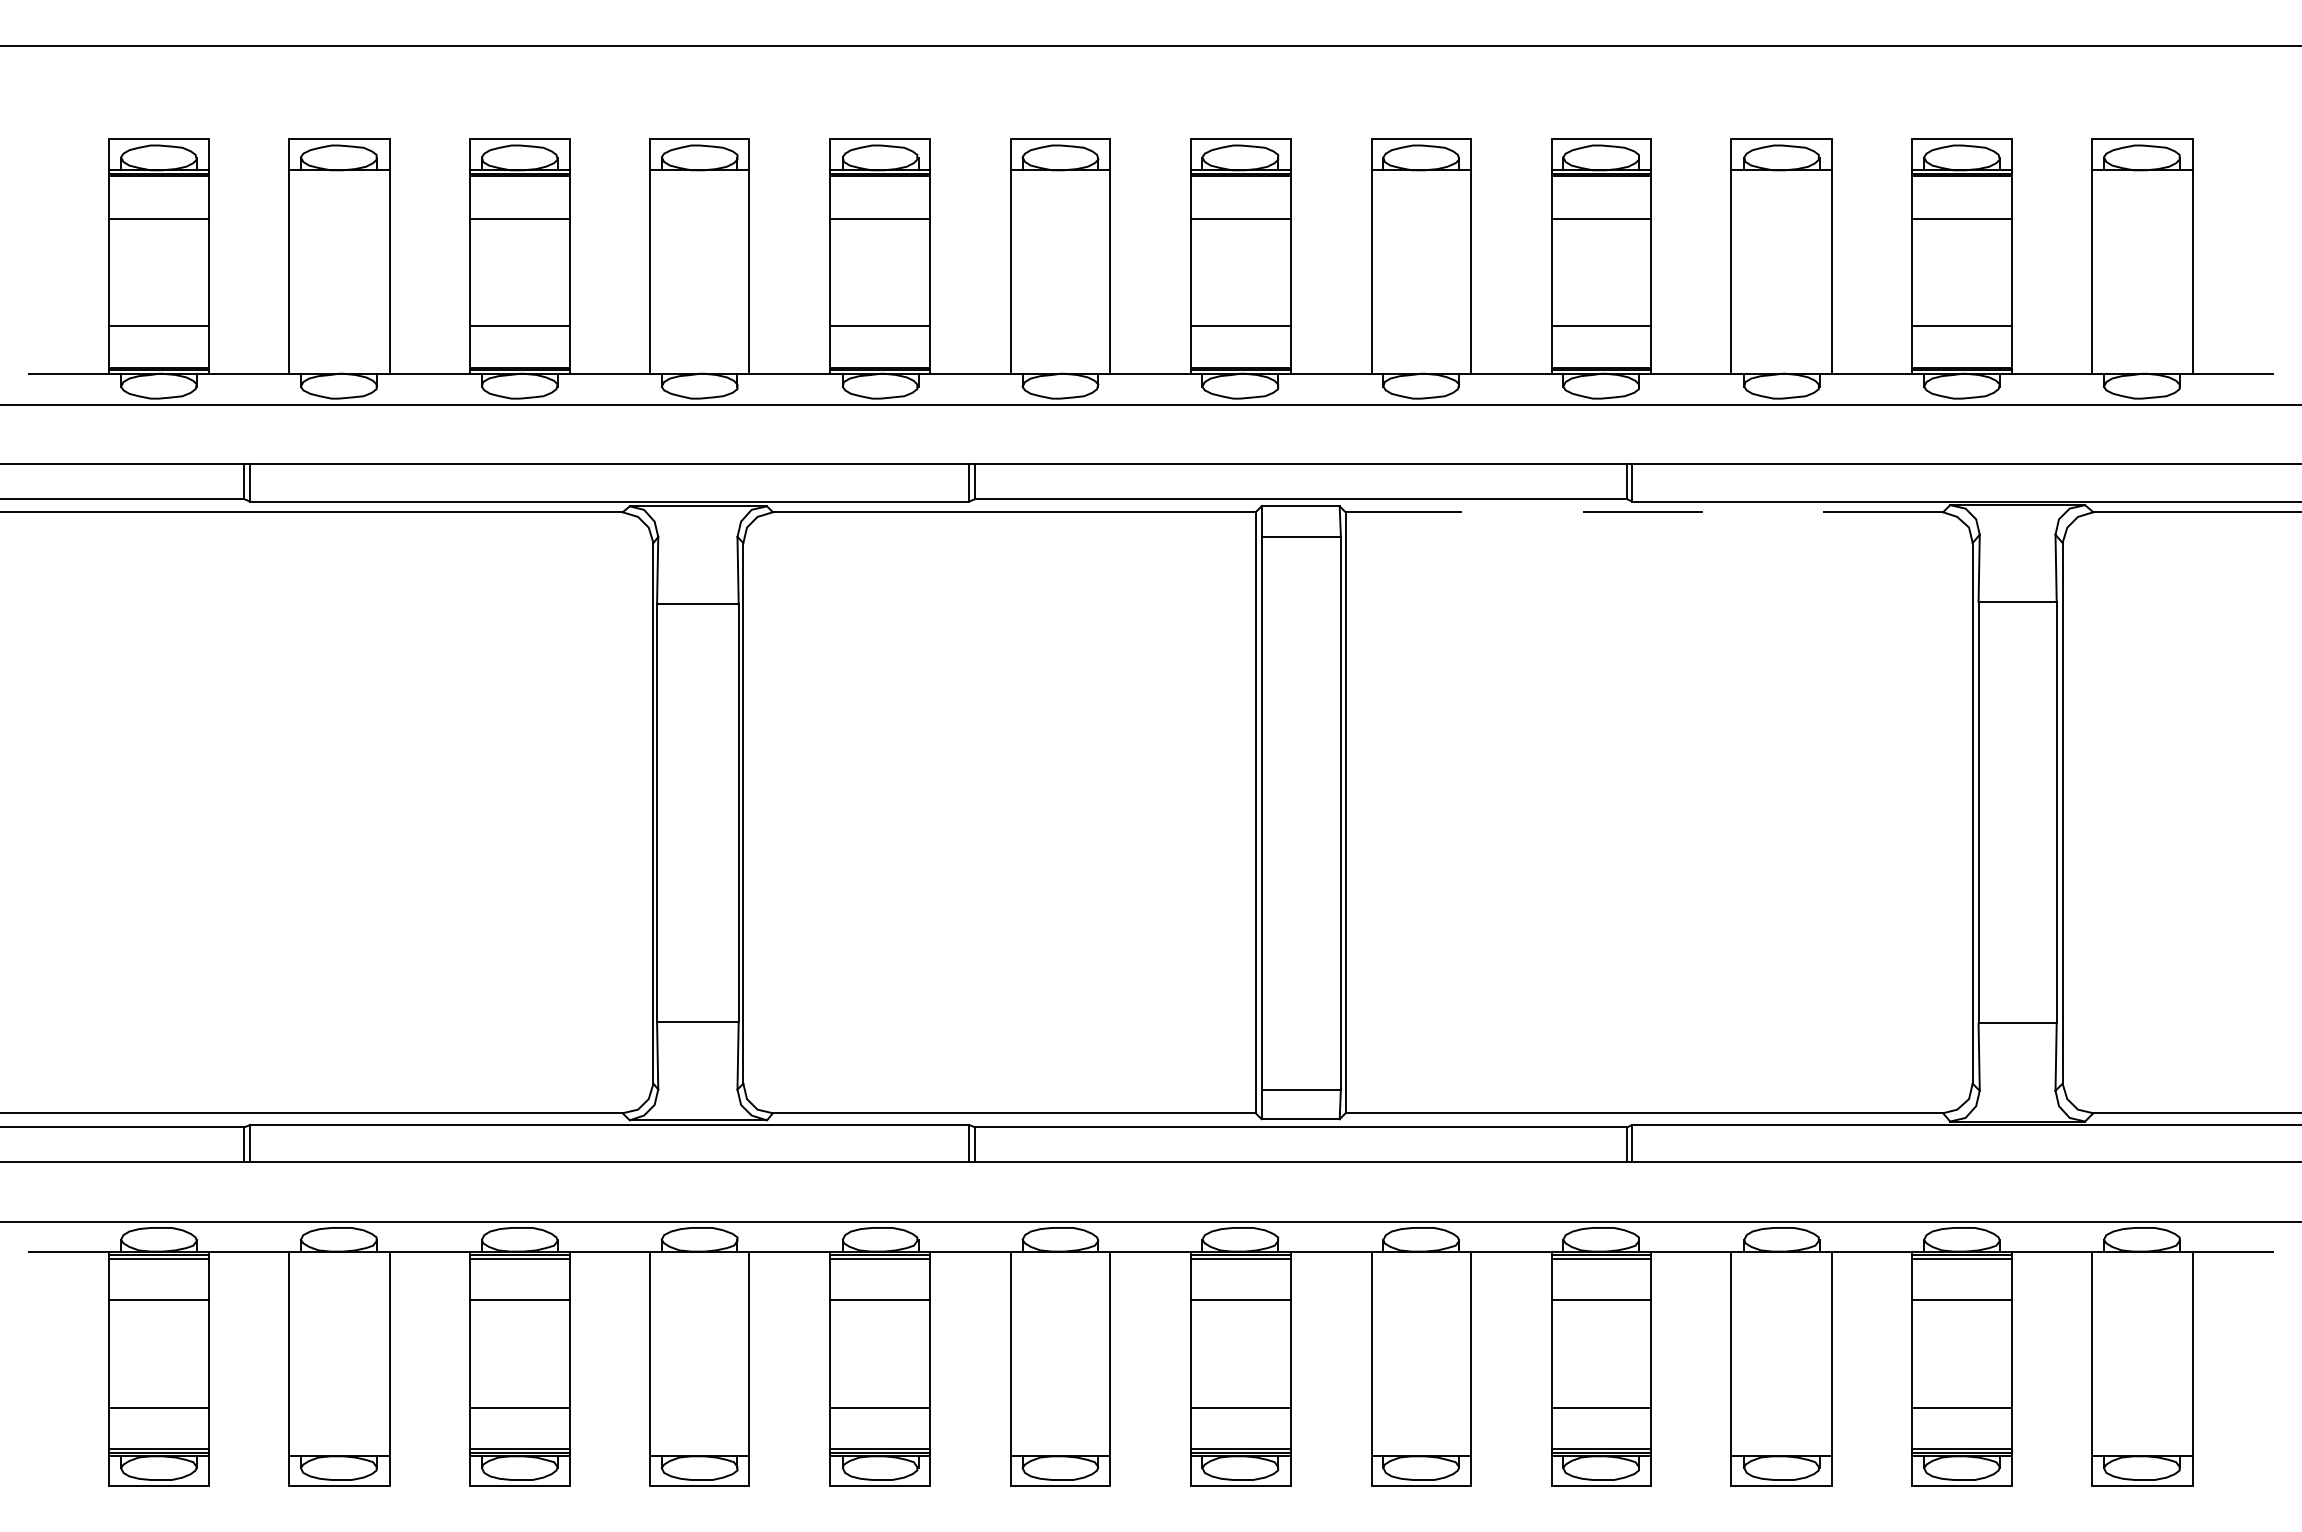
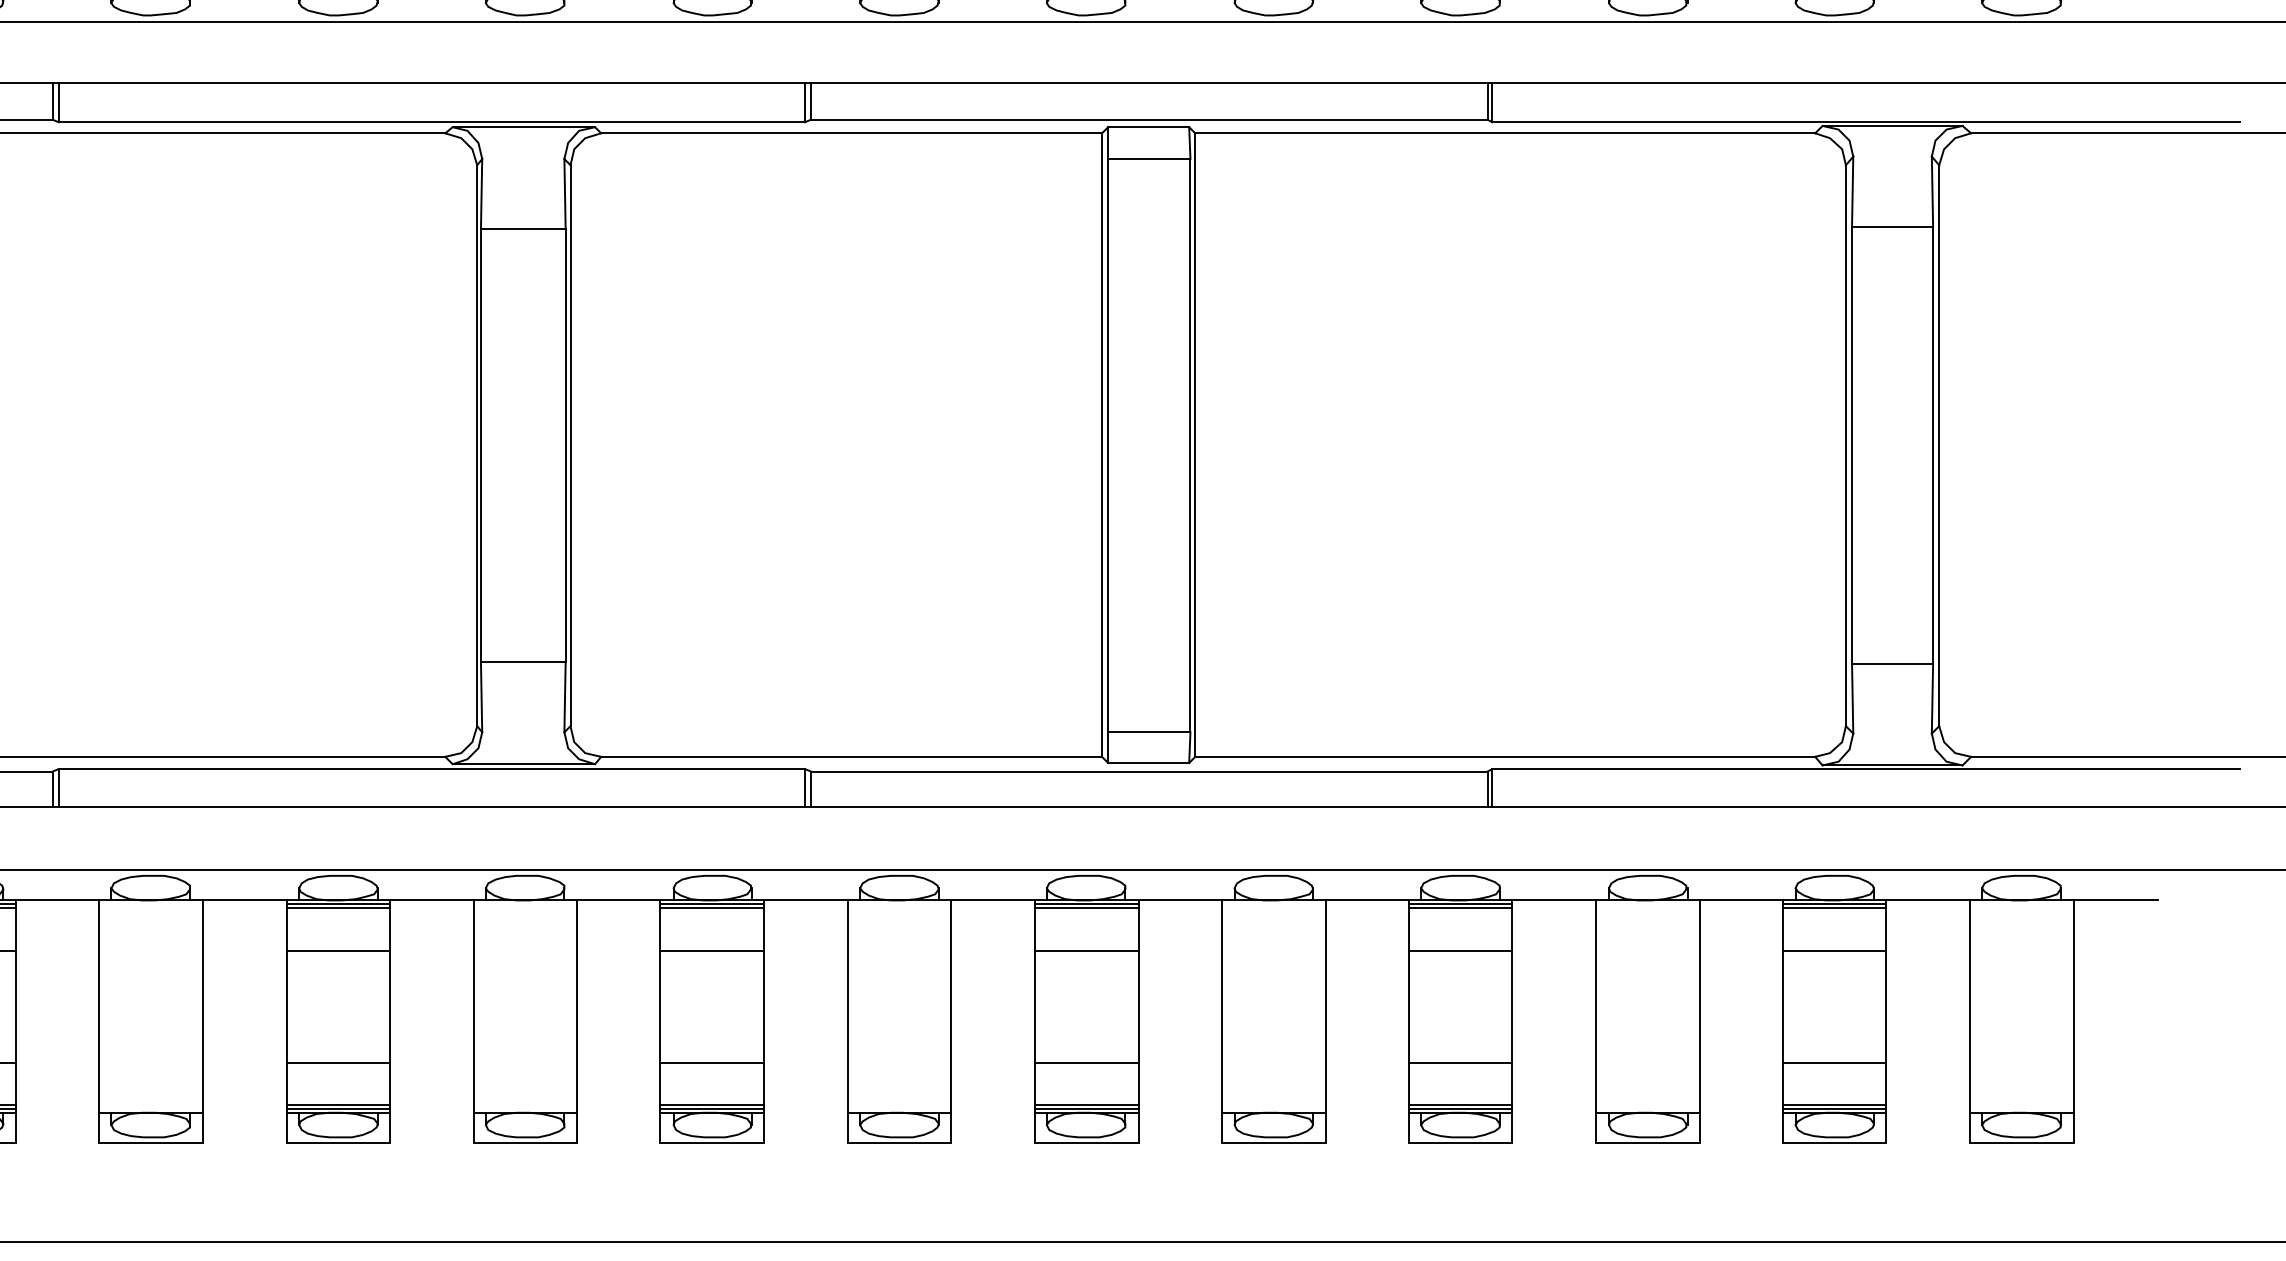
line: (1644, 512) -> (1505, 133), dashed -> solid

